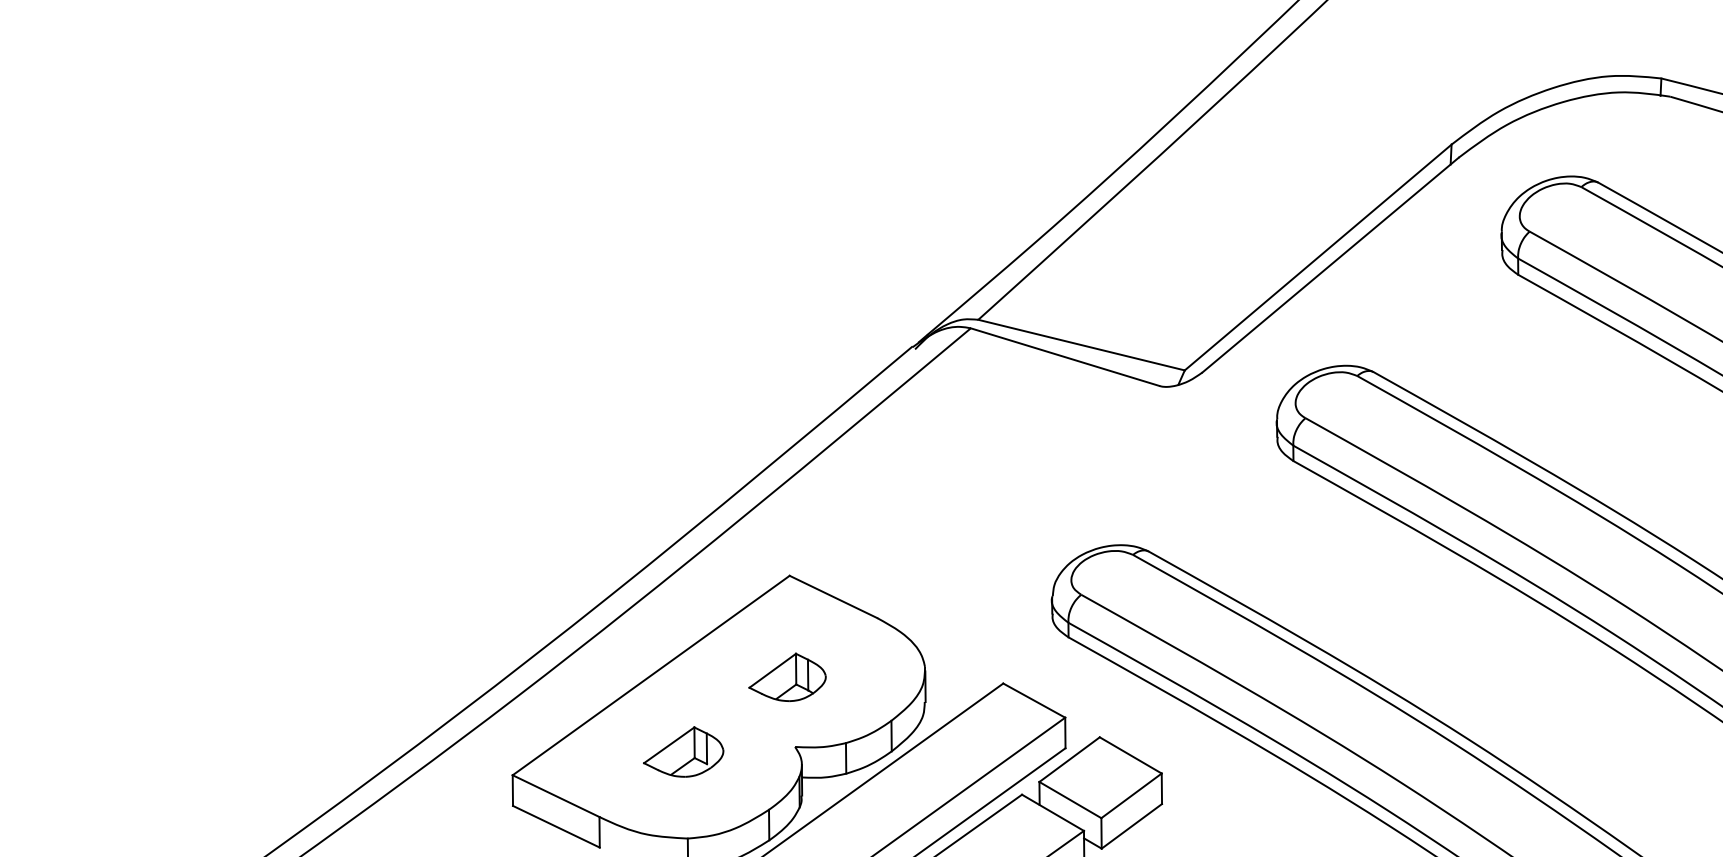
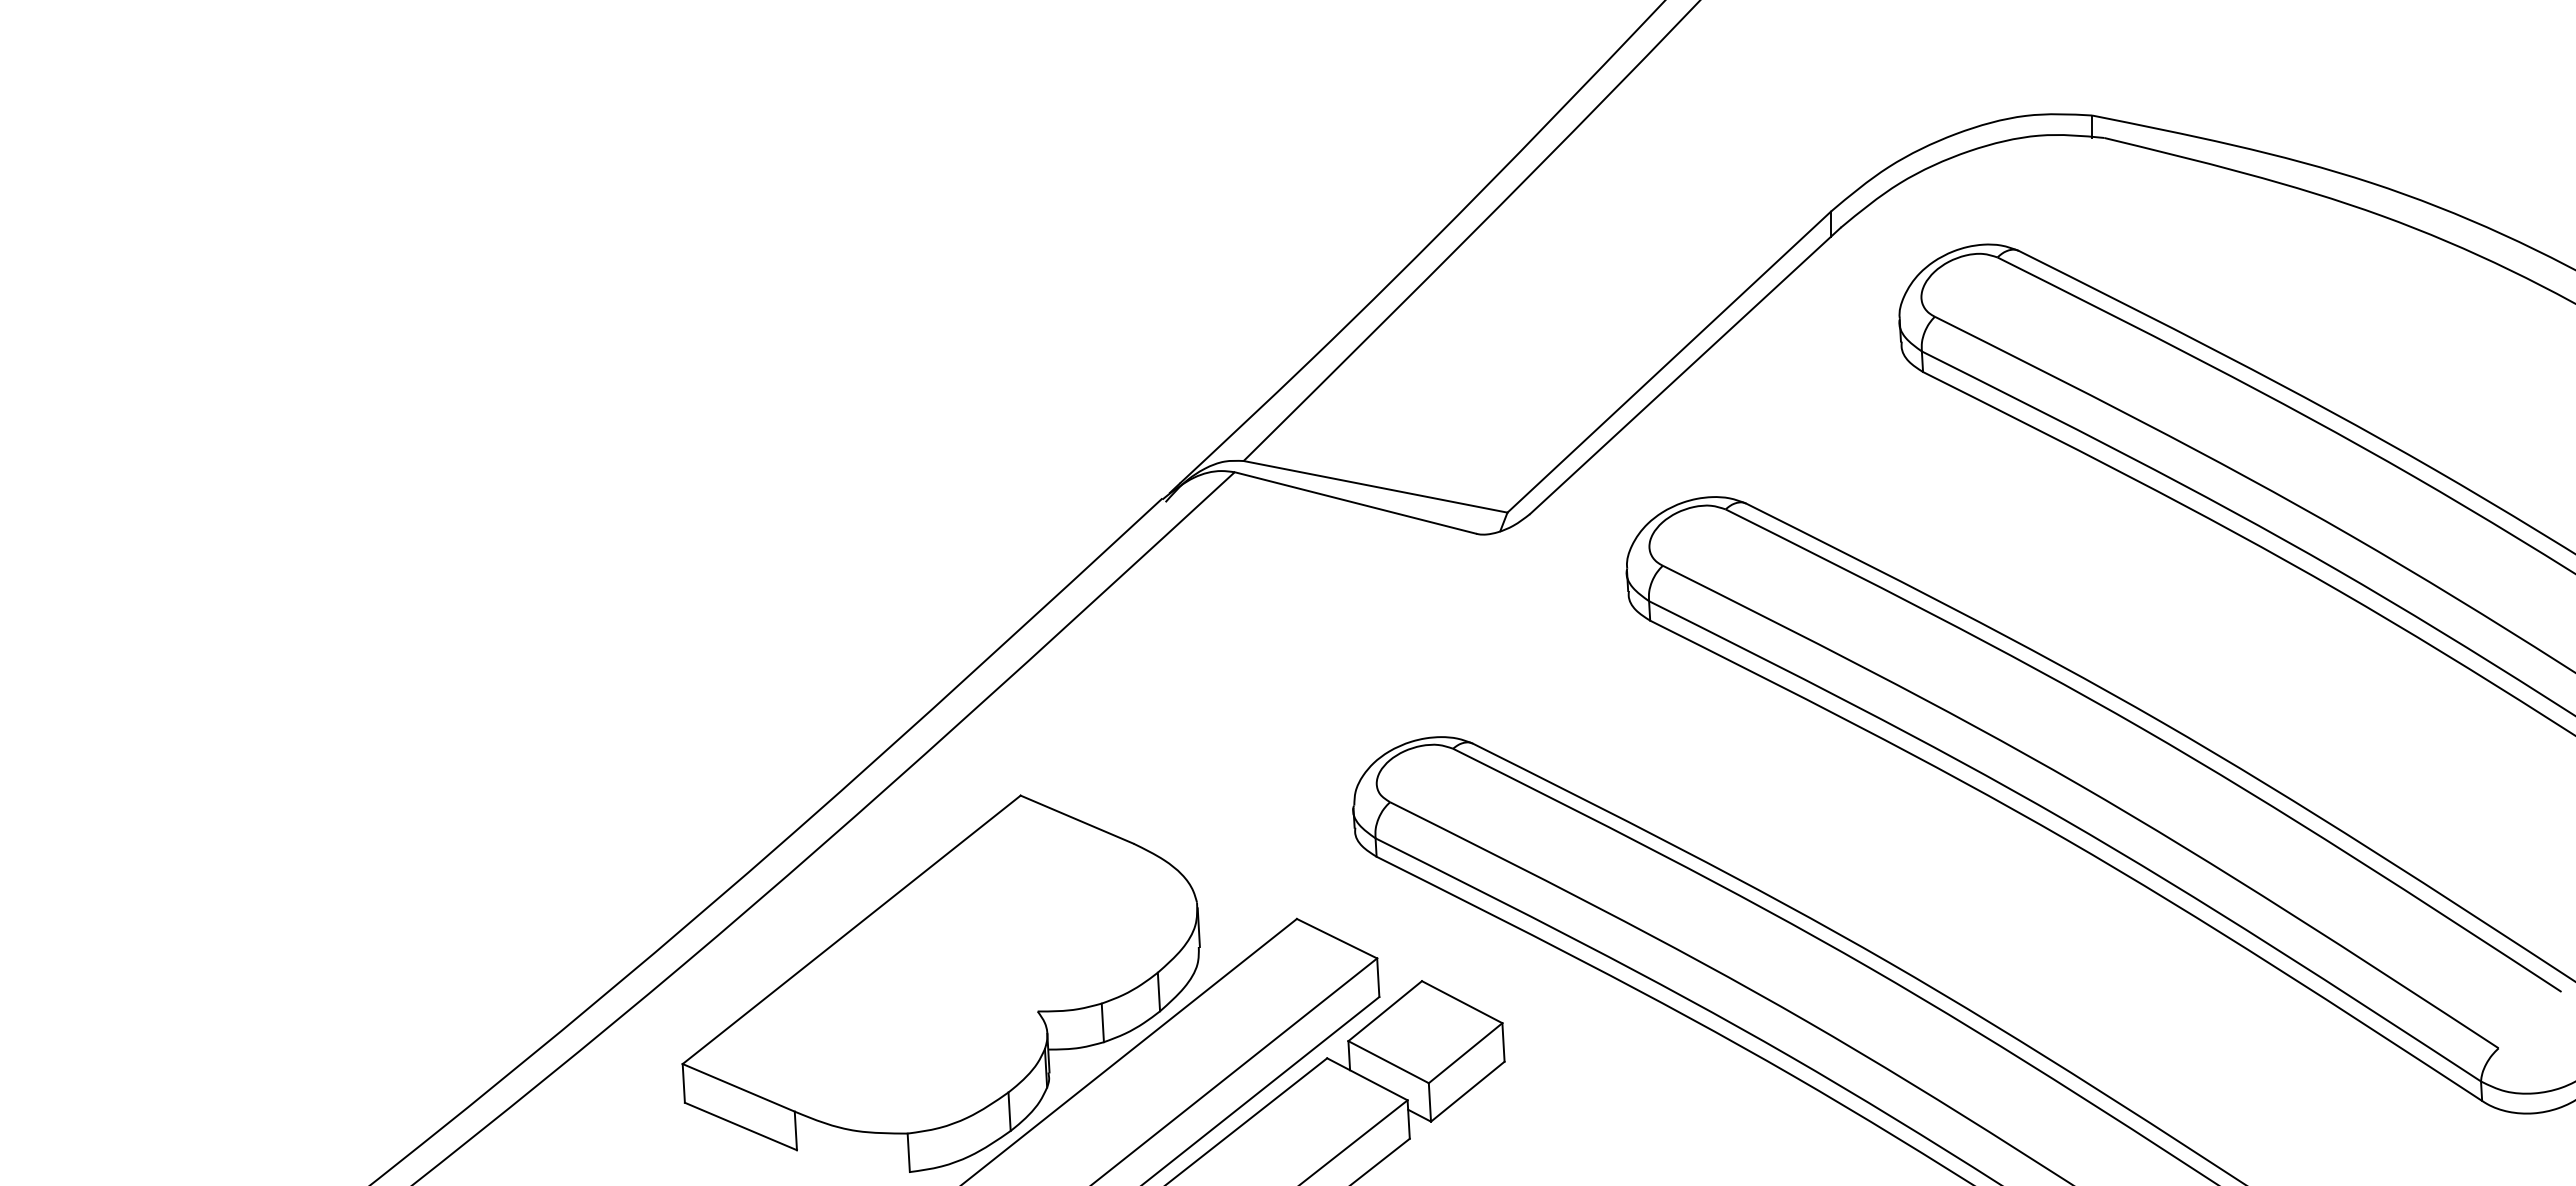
part: (787, 676) -> (1024, 923), removed
part: (683, 751) -> (897, 1023), removed

